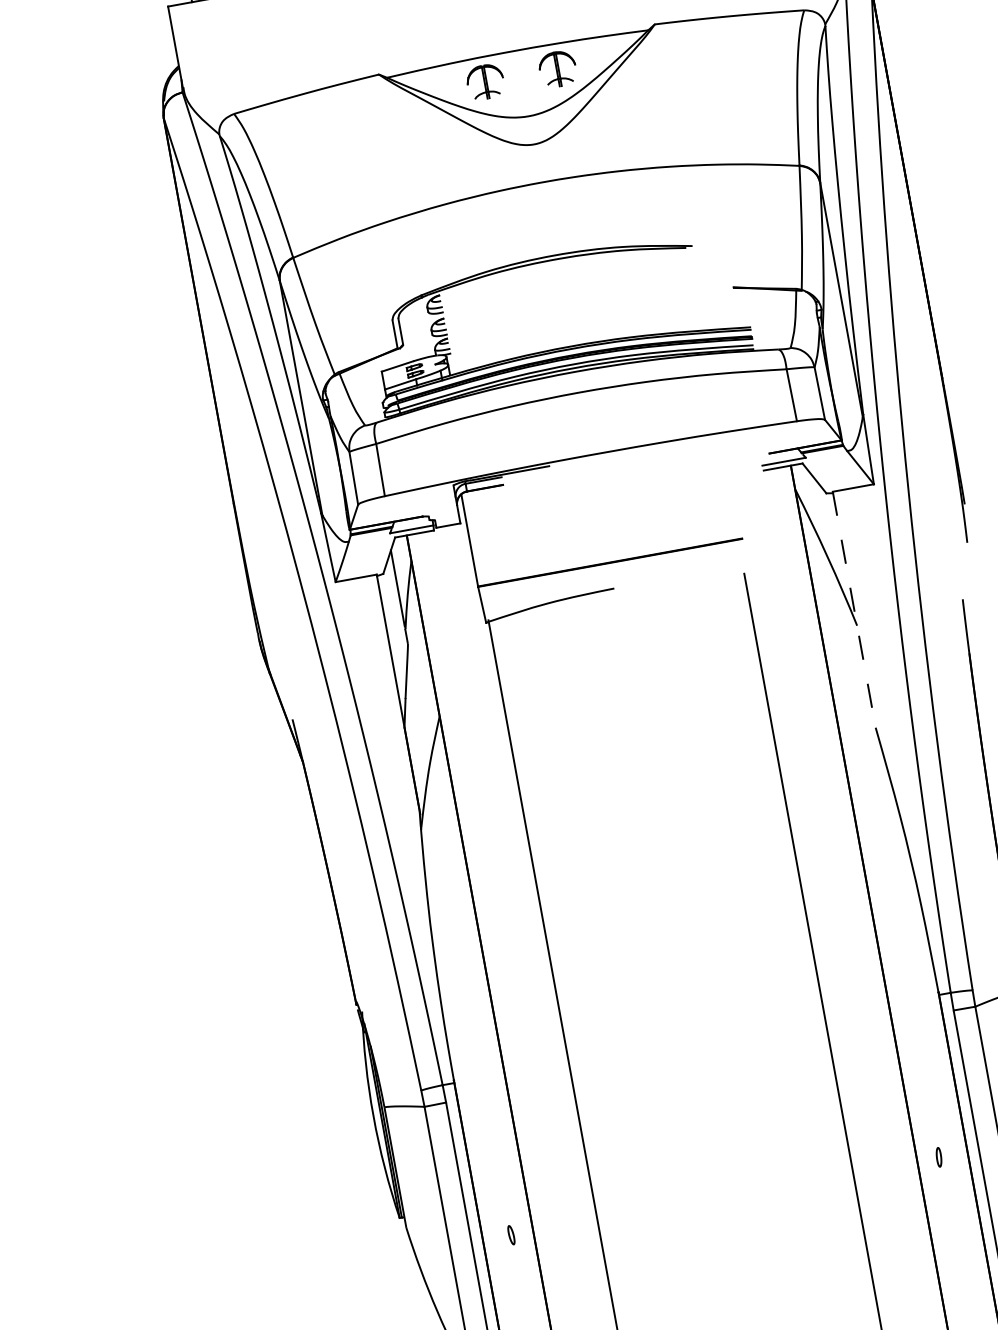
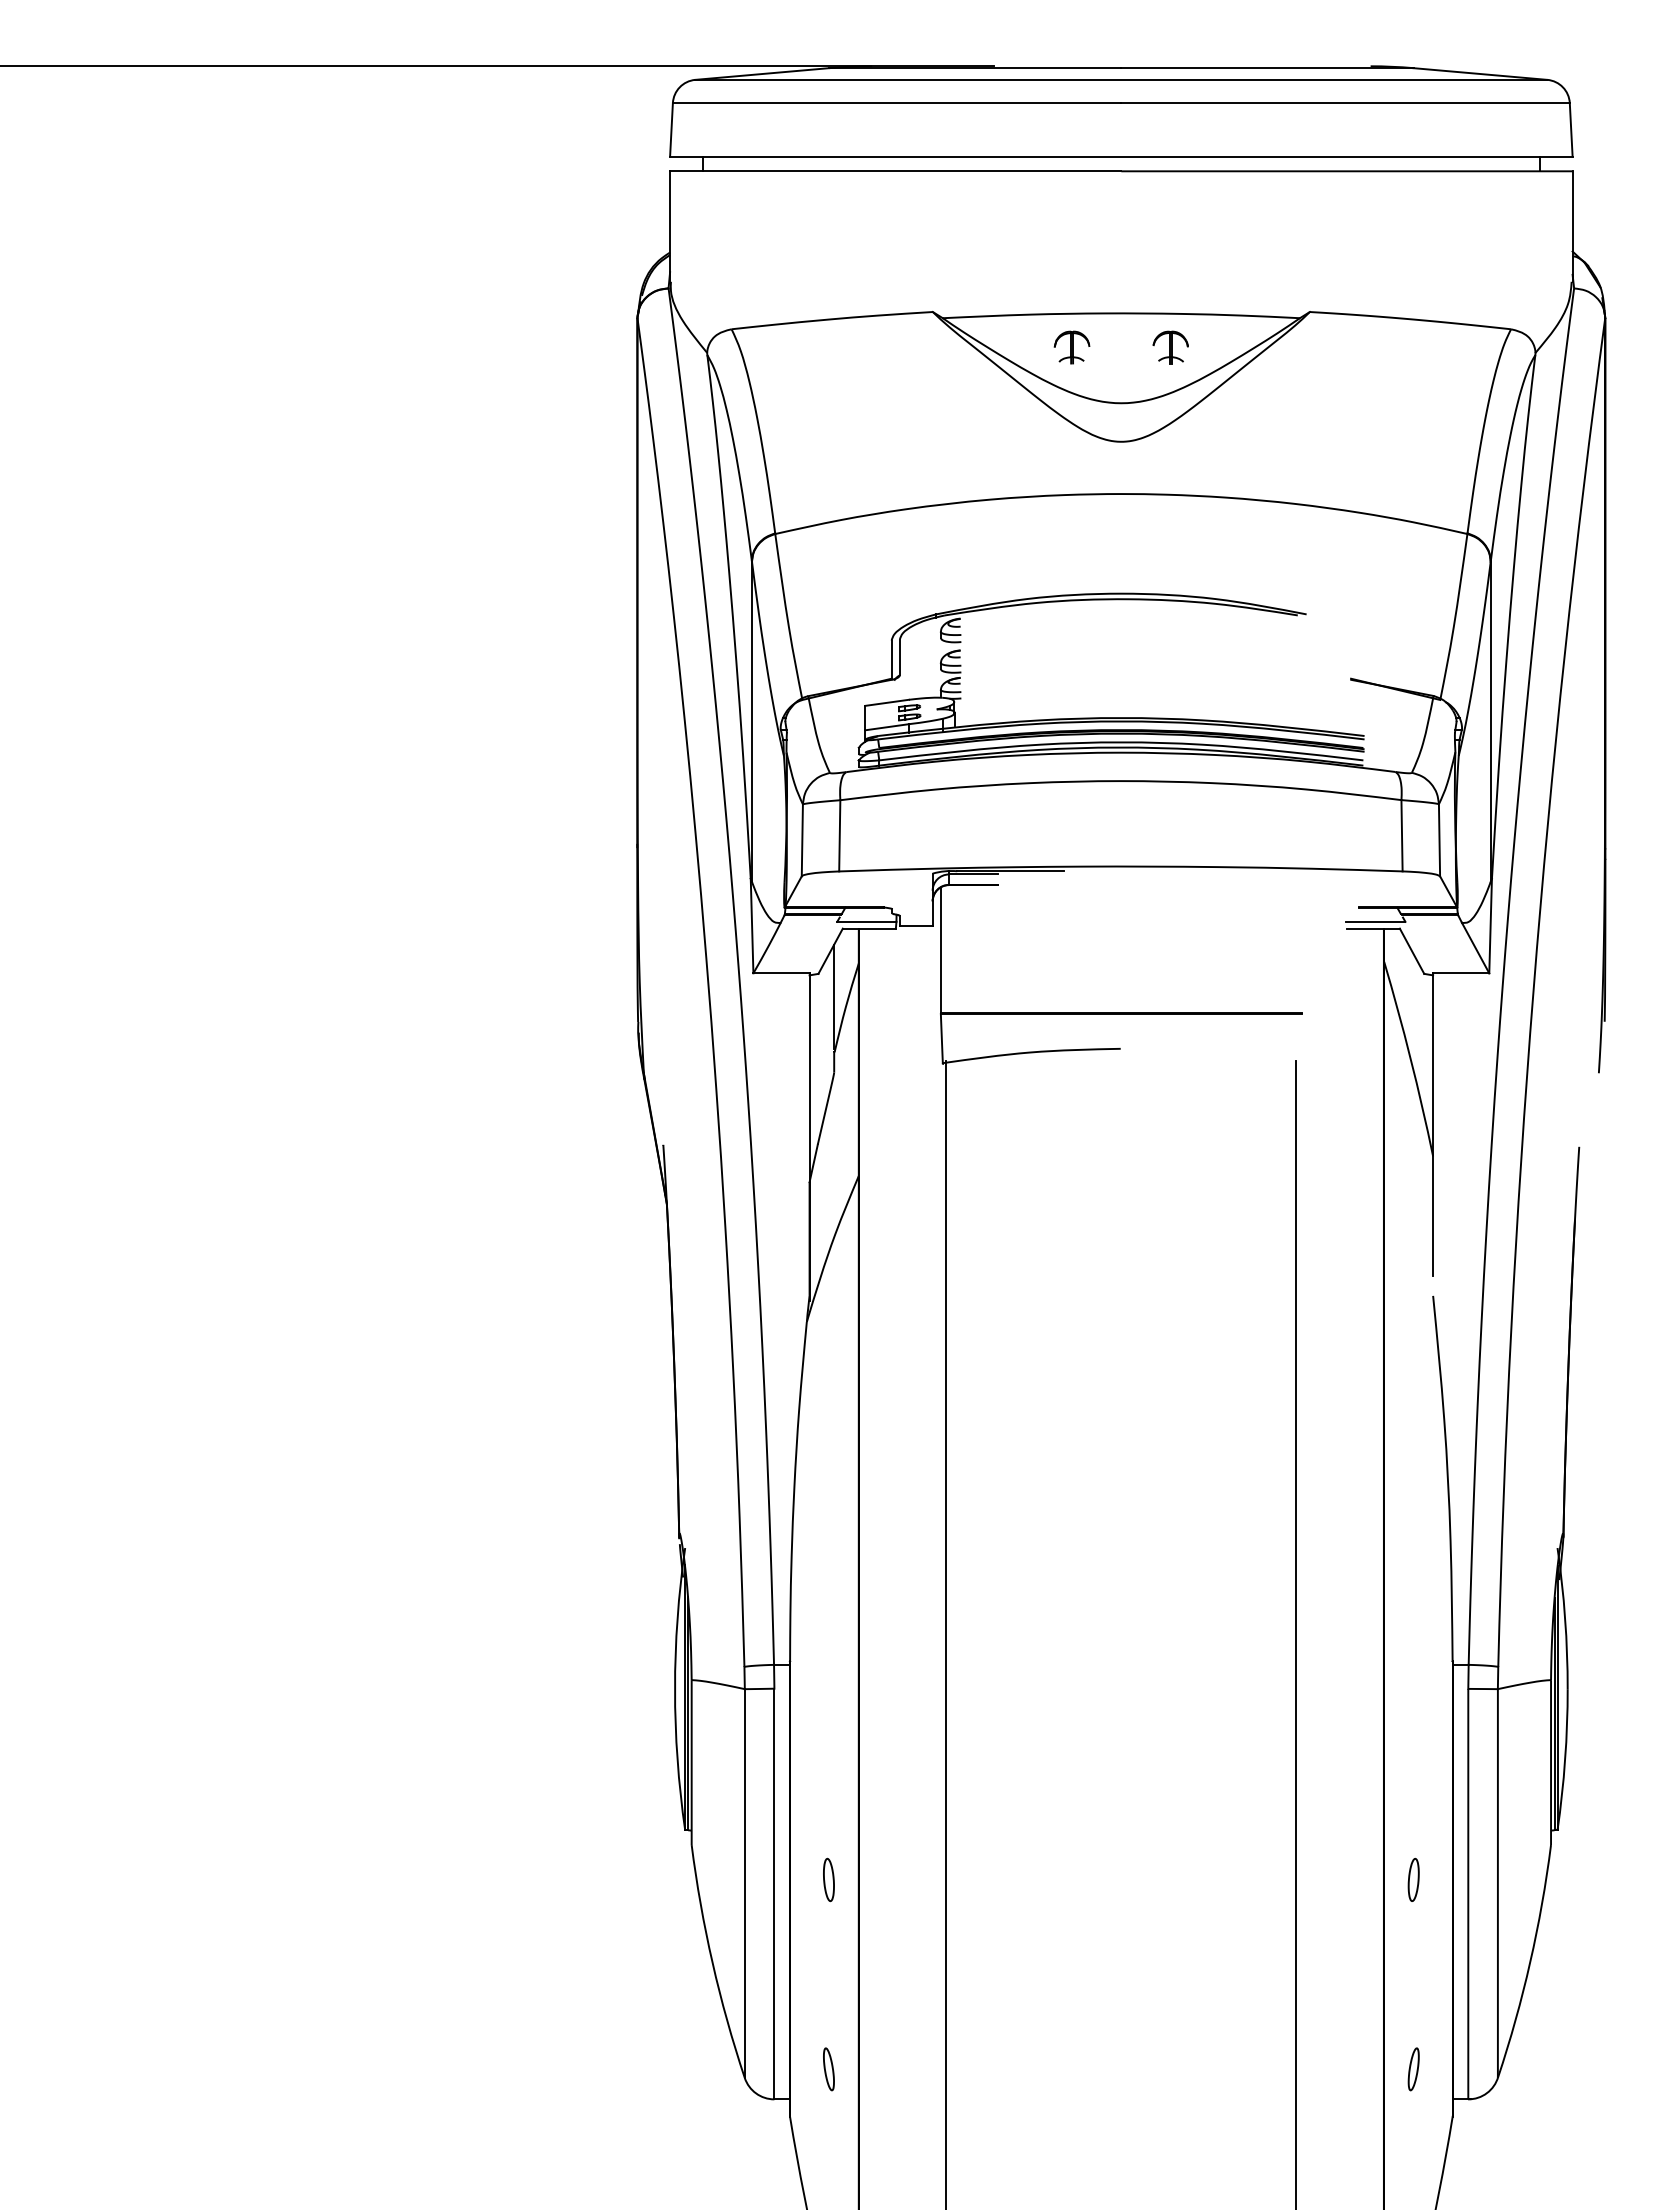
part: (557, 68) -> (1170, 347), size x0.71
part: (485, 82) -> (1071, 347), size x0.71
line: (853, 602) -> (1433, 1124), dashed -> solid
part: (938, 1157) -> (1413, 1879), size x1.67
part: (511, 1234) -> (828, 1879), size x1.67
part: (964, 1296) -> (1413, 2069), added

